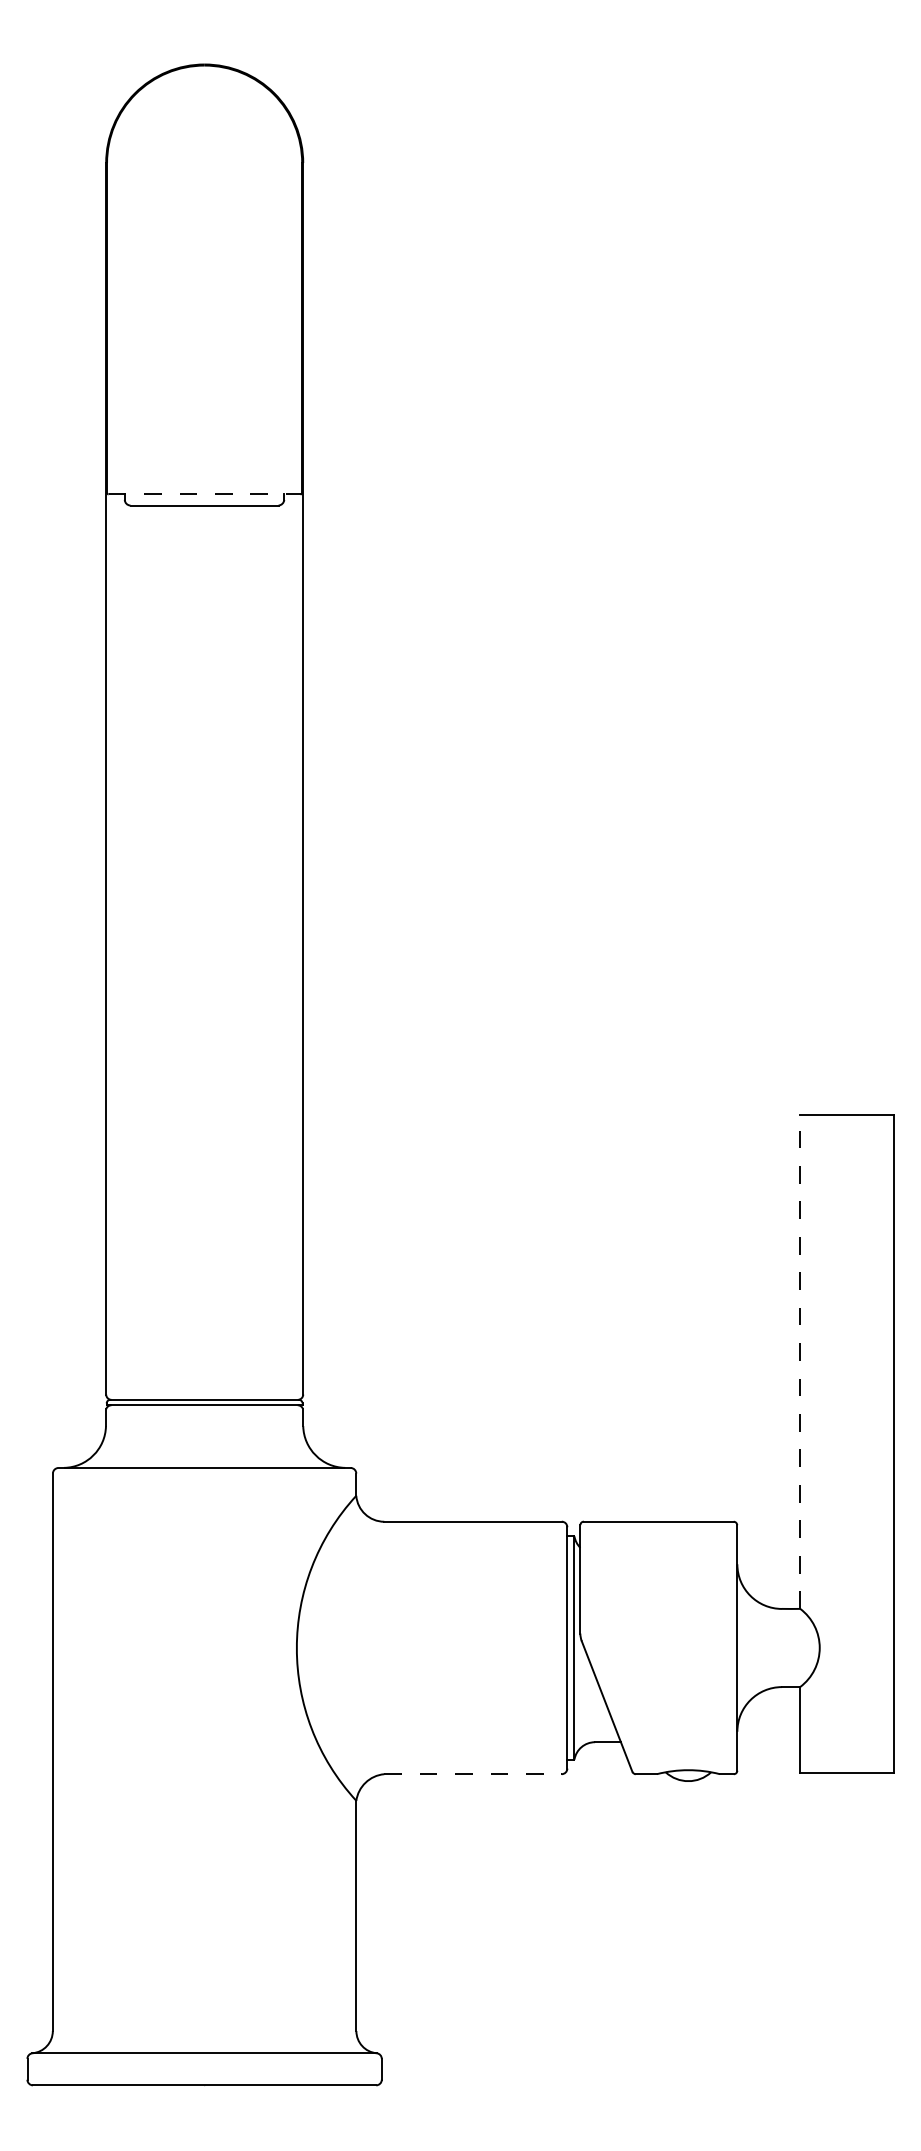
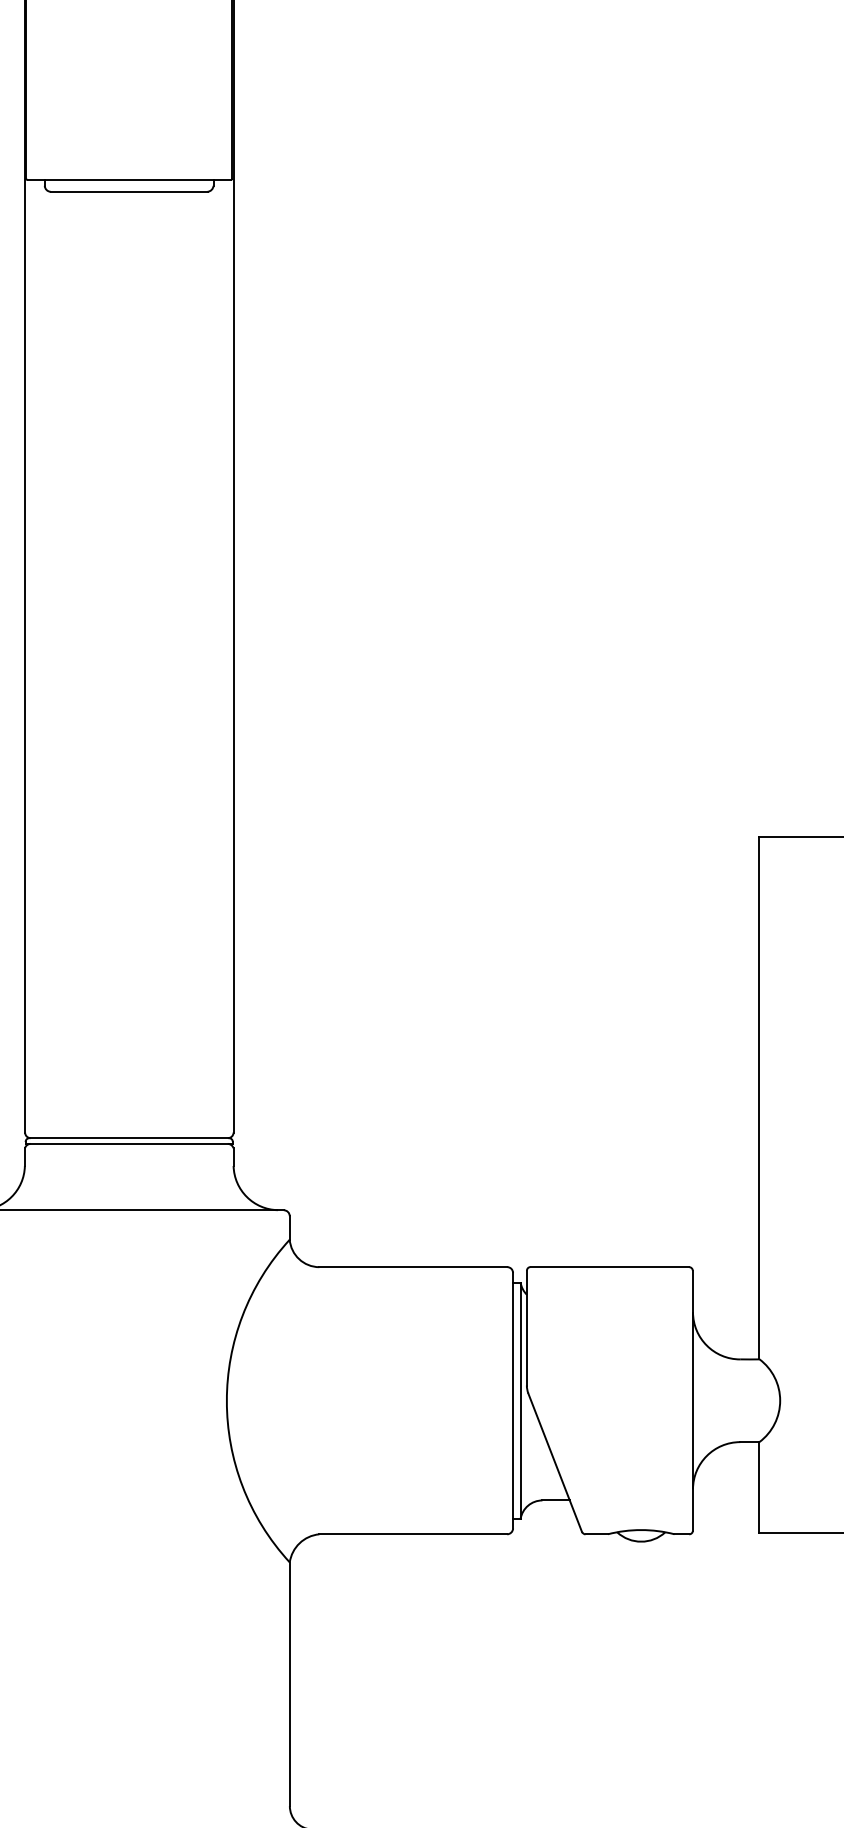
line: (204, 494) -> (129, 180), dashed -> solid
line: (800, 1361) -> (759, 1097), dashed -> solid
line: (472, 1774) -> (412, 1534), dashed -> solid

